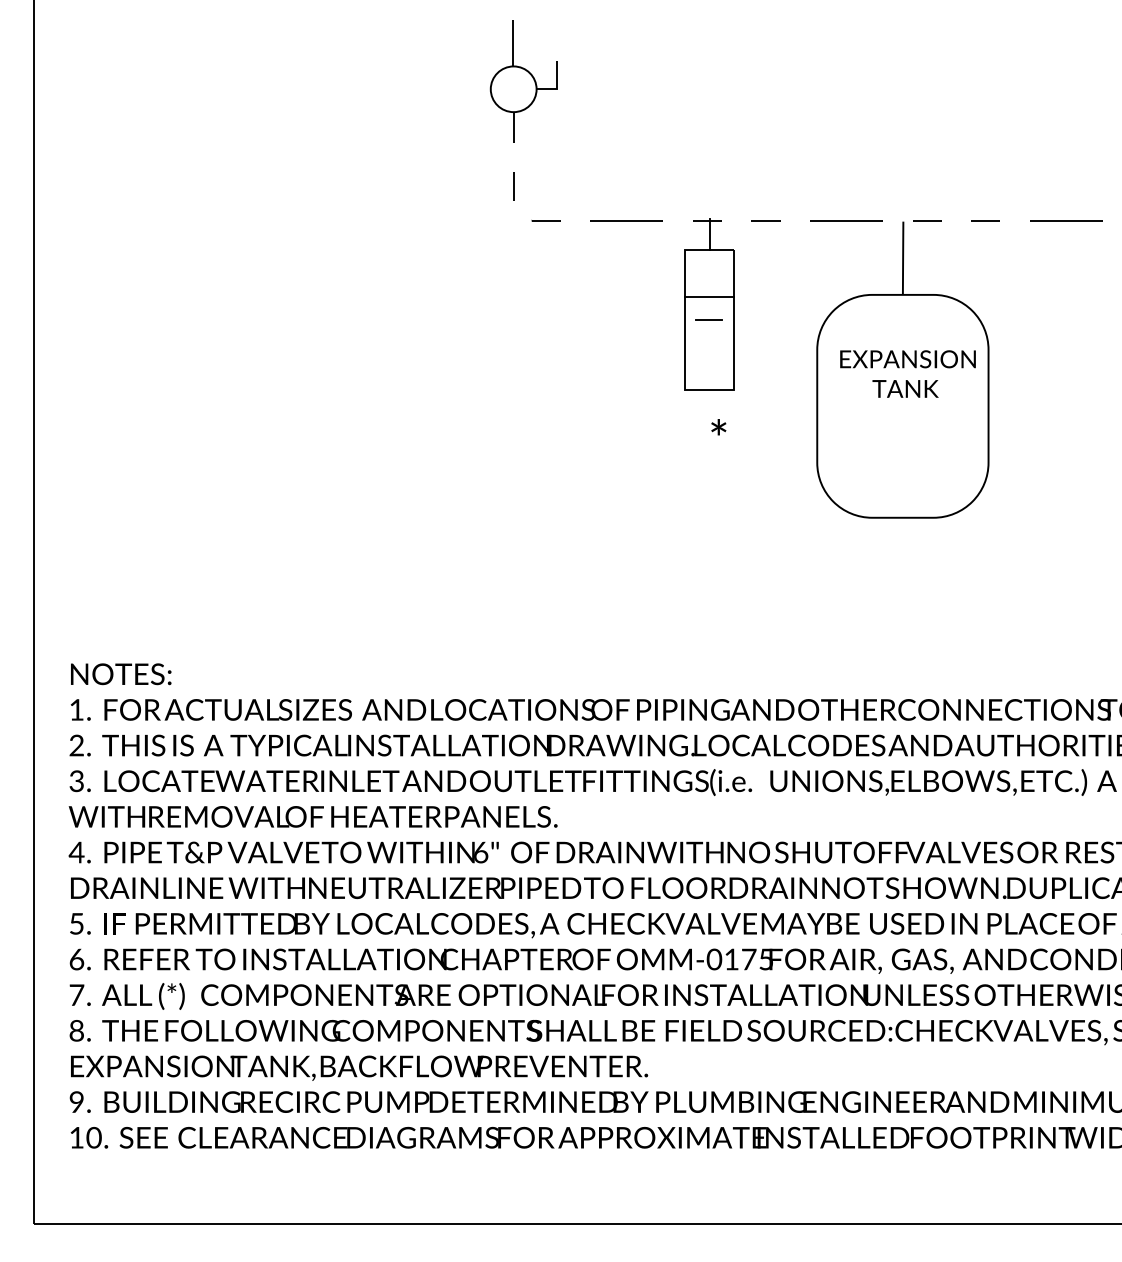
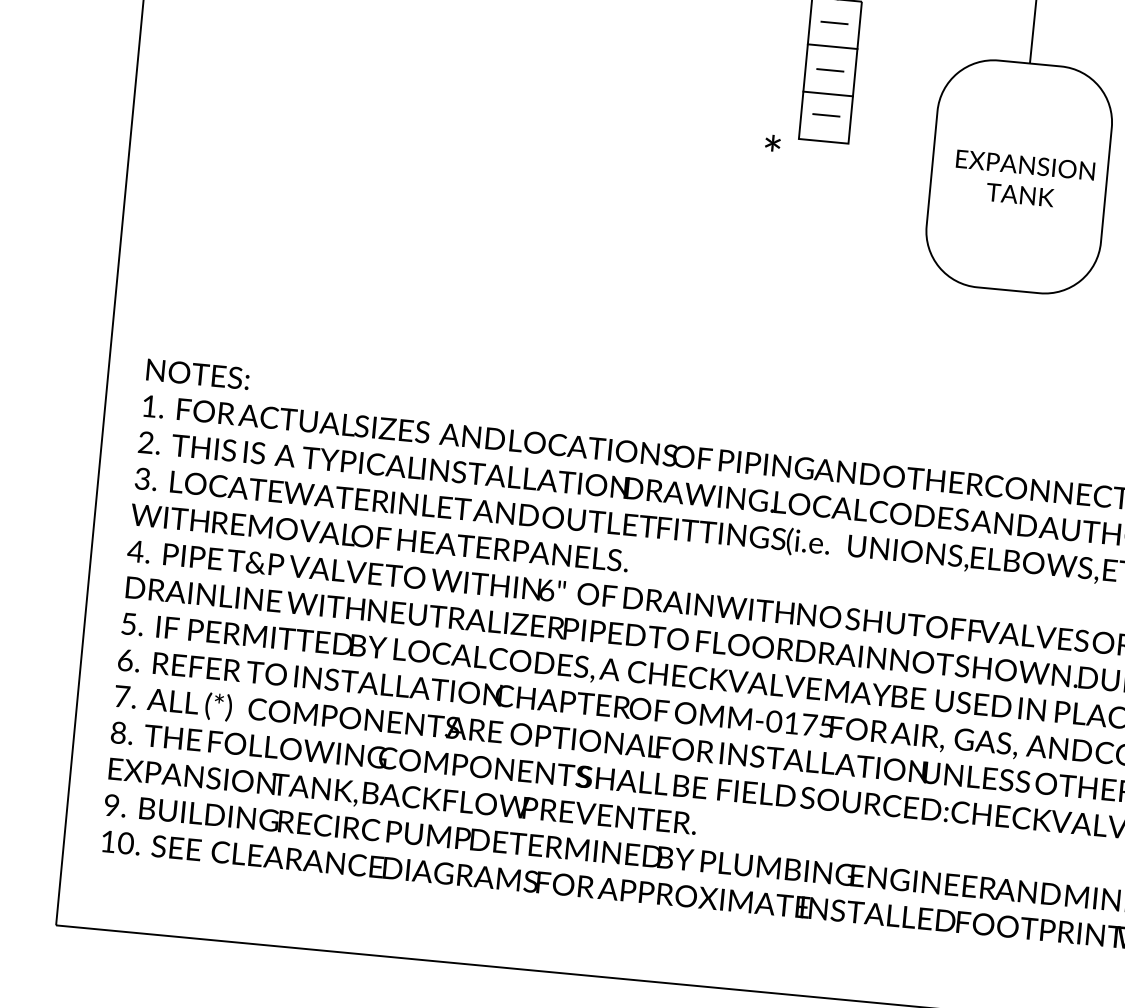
line: (708, 273) -> (834, 23), added
line: (708, 343) -> (827, 94), added
line: (709, 364) -> (826, 115), added
text: (907, 373) -> (1023, 179), moved
text: (718, 427) -> (772, 143), moved

